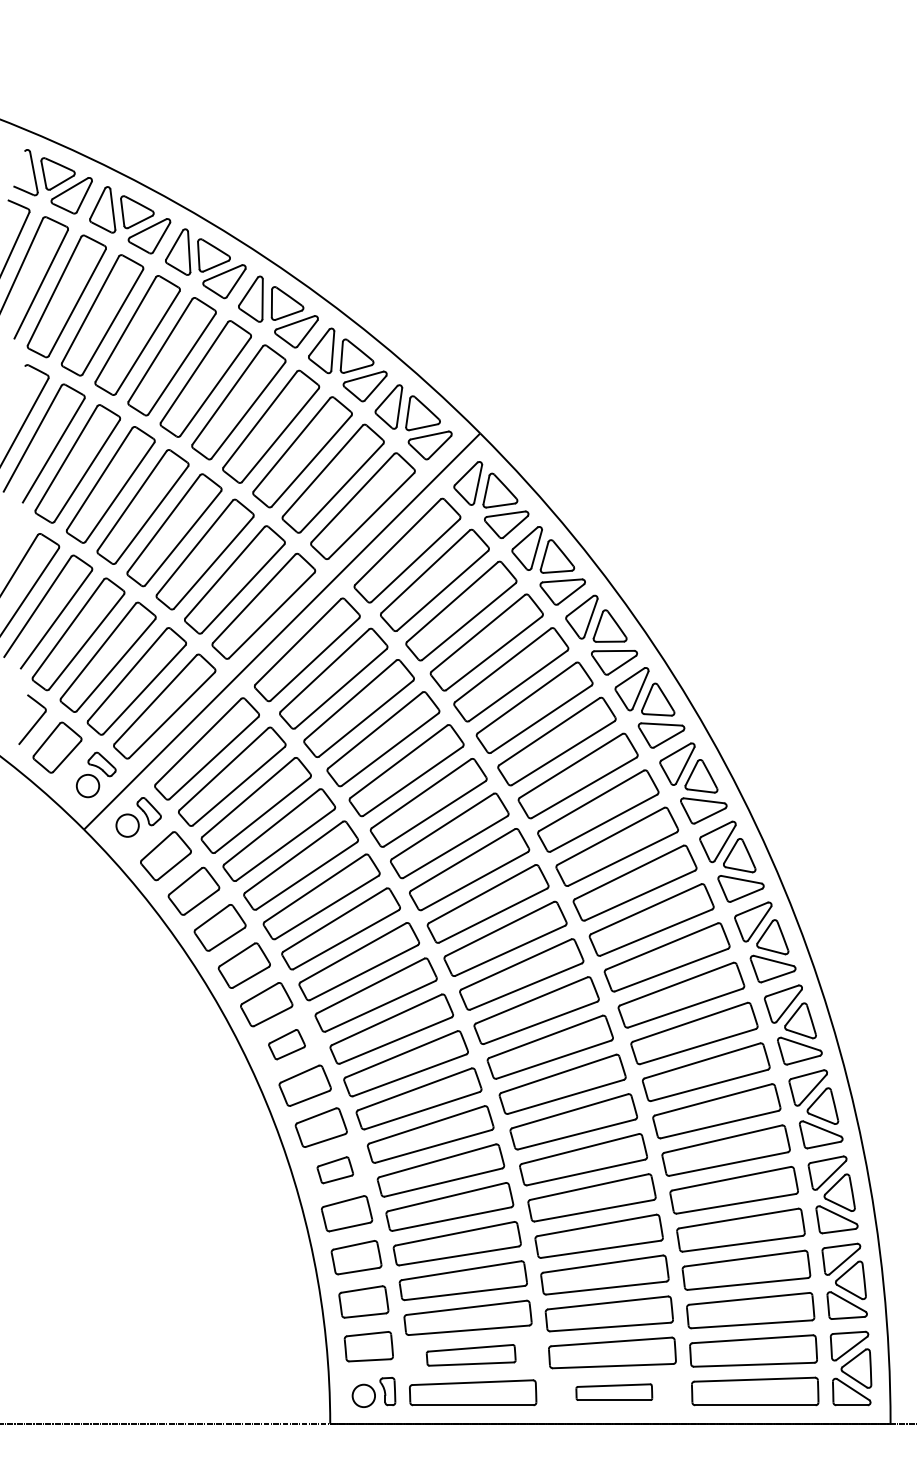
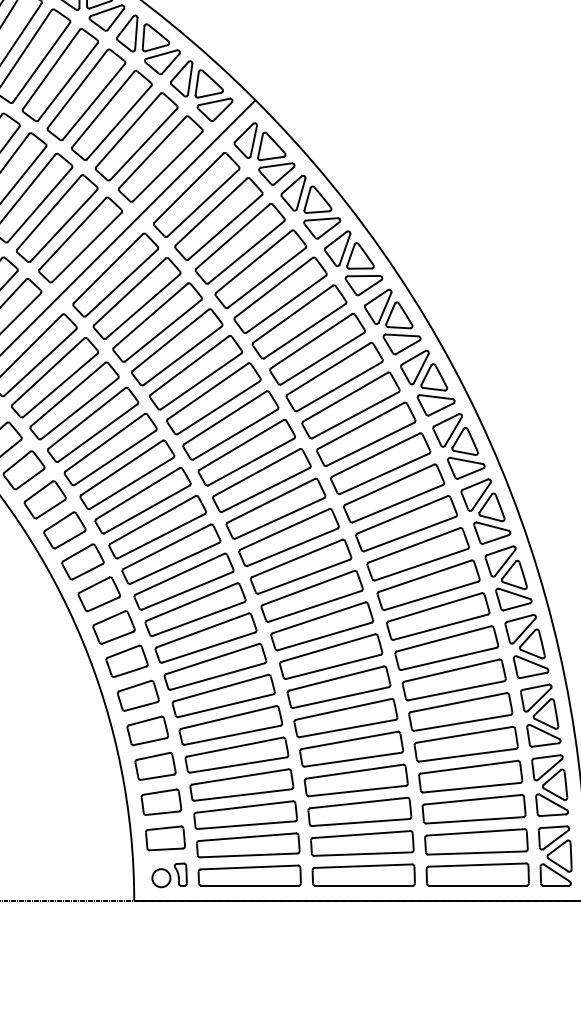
part: (286, 1044) -> (98, 594), size x1.43
part: (335, 1169) -> (138, 695), size x1.43
part: (470, 1355) -> (247, 845), size x1.43
part: (614, 1392) -> (364, 875), size x1.67

